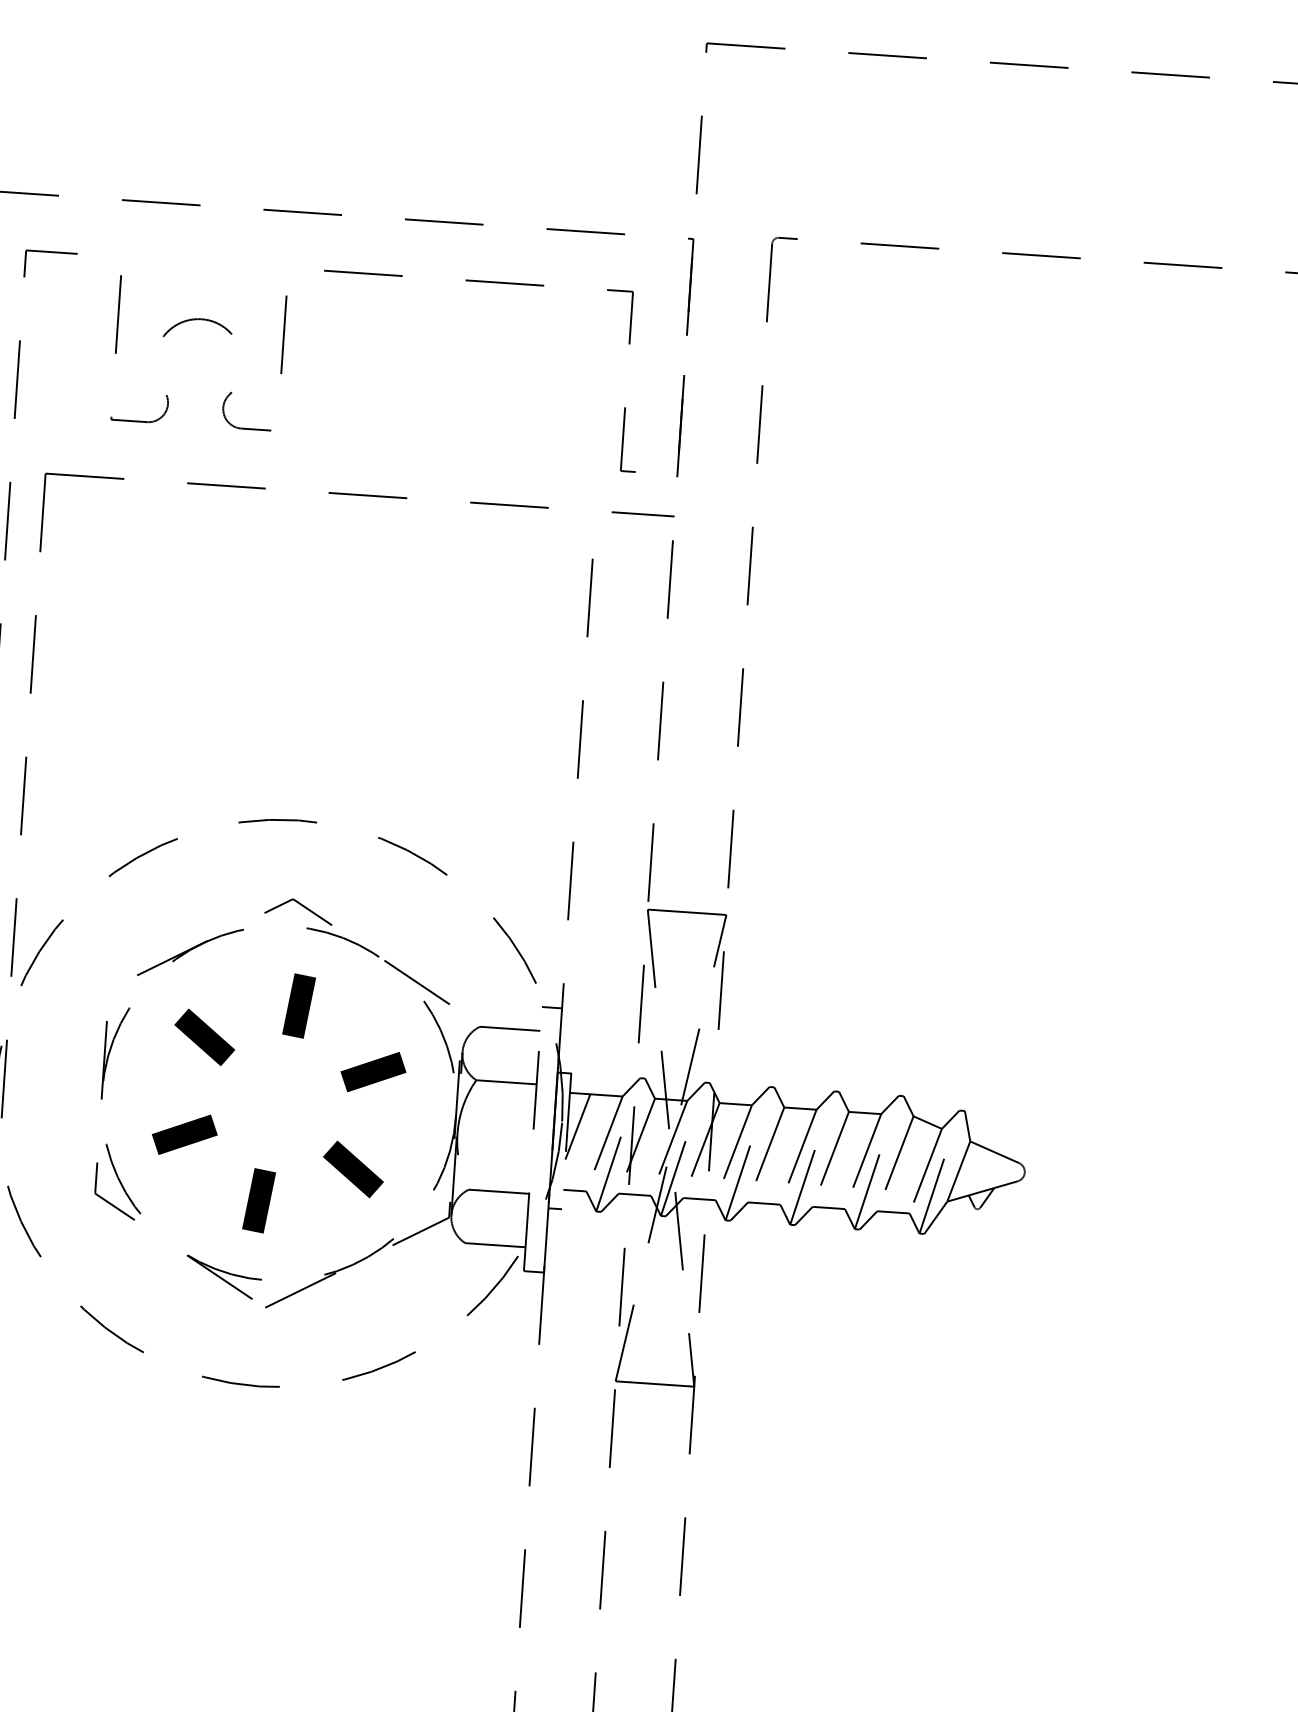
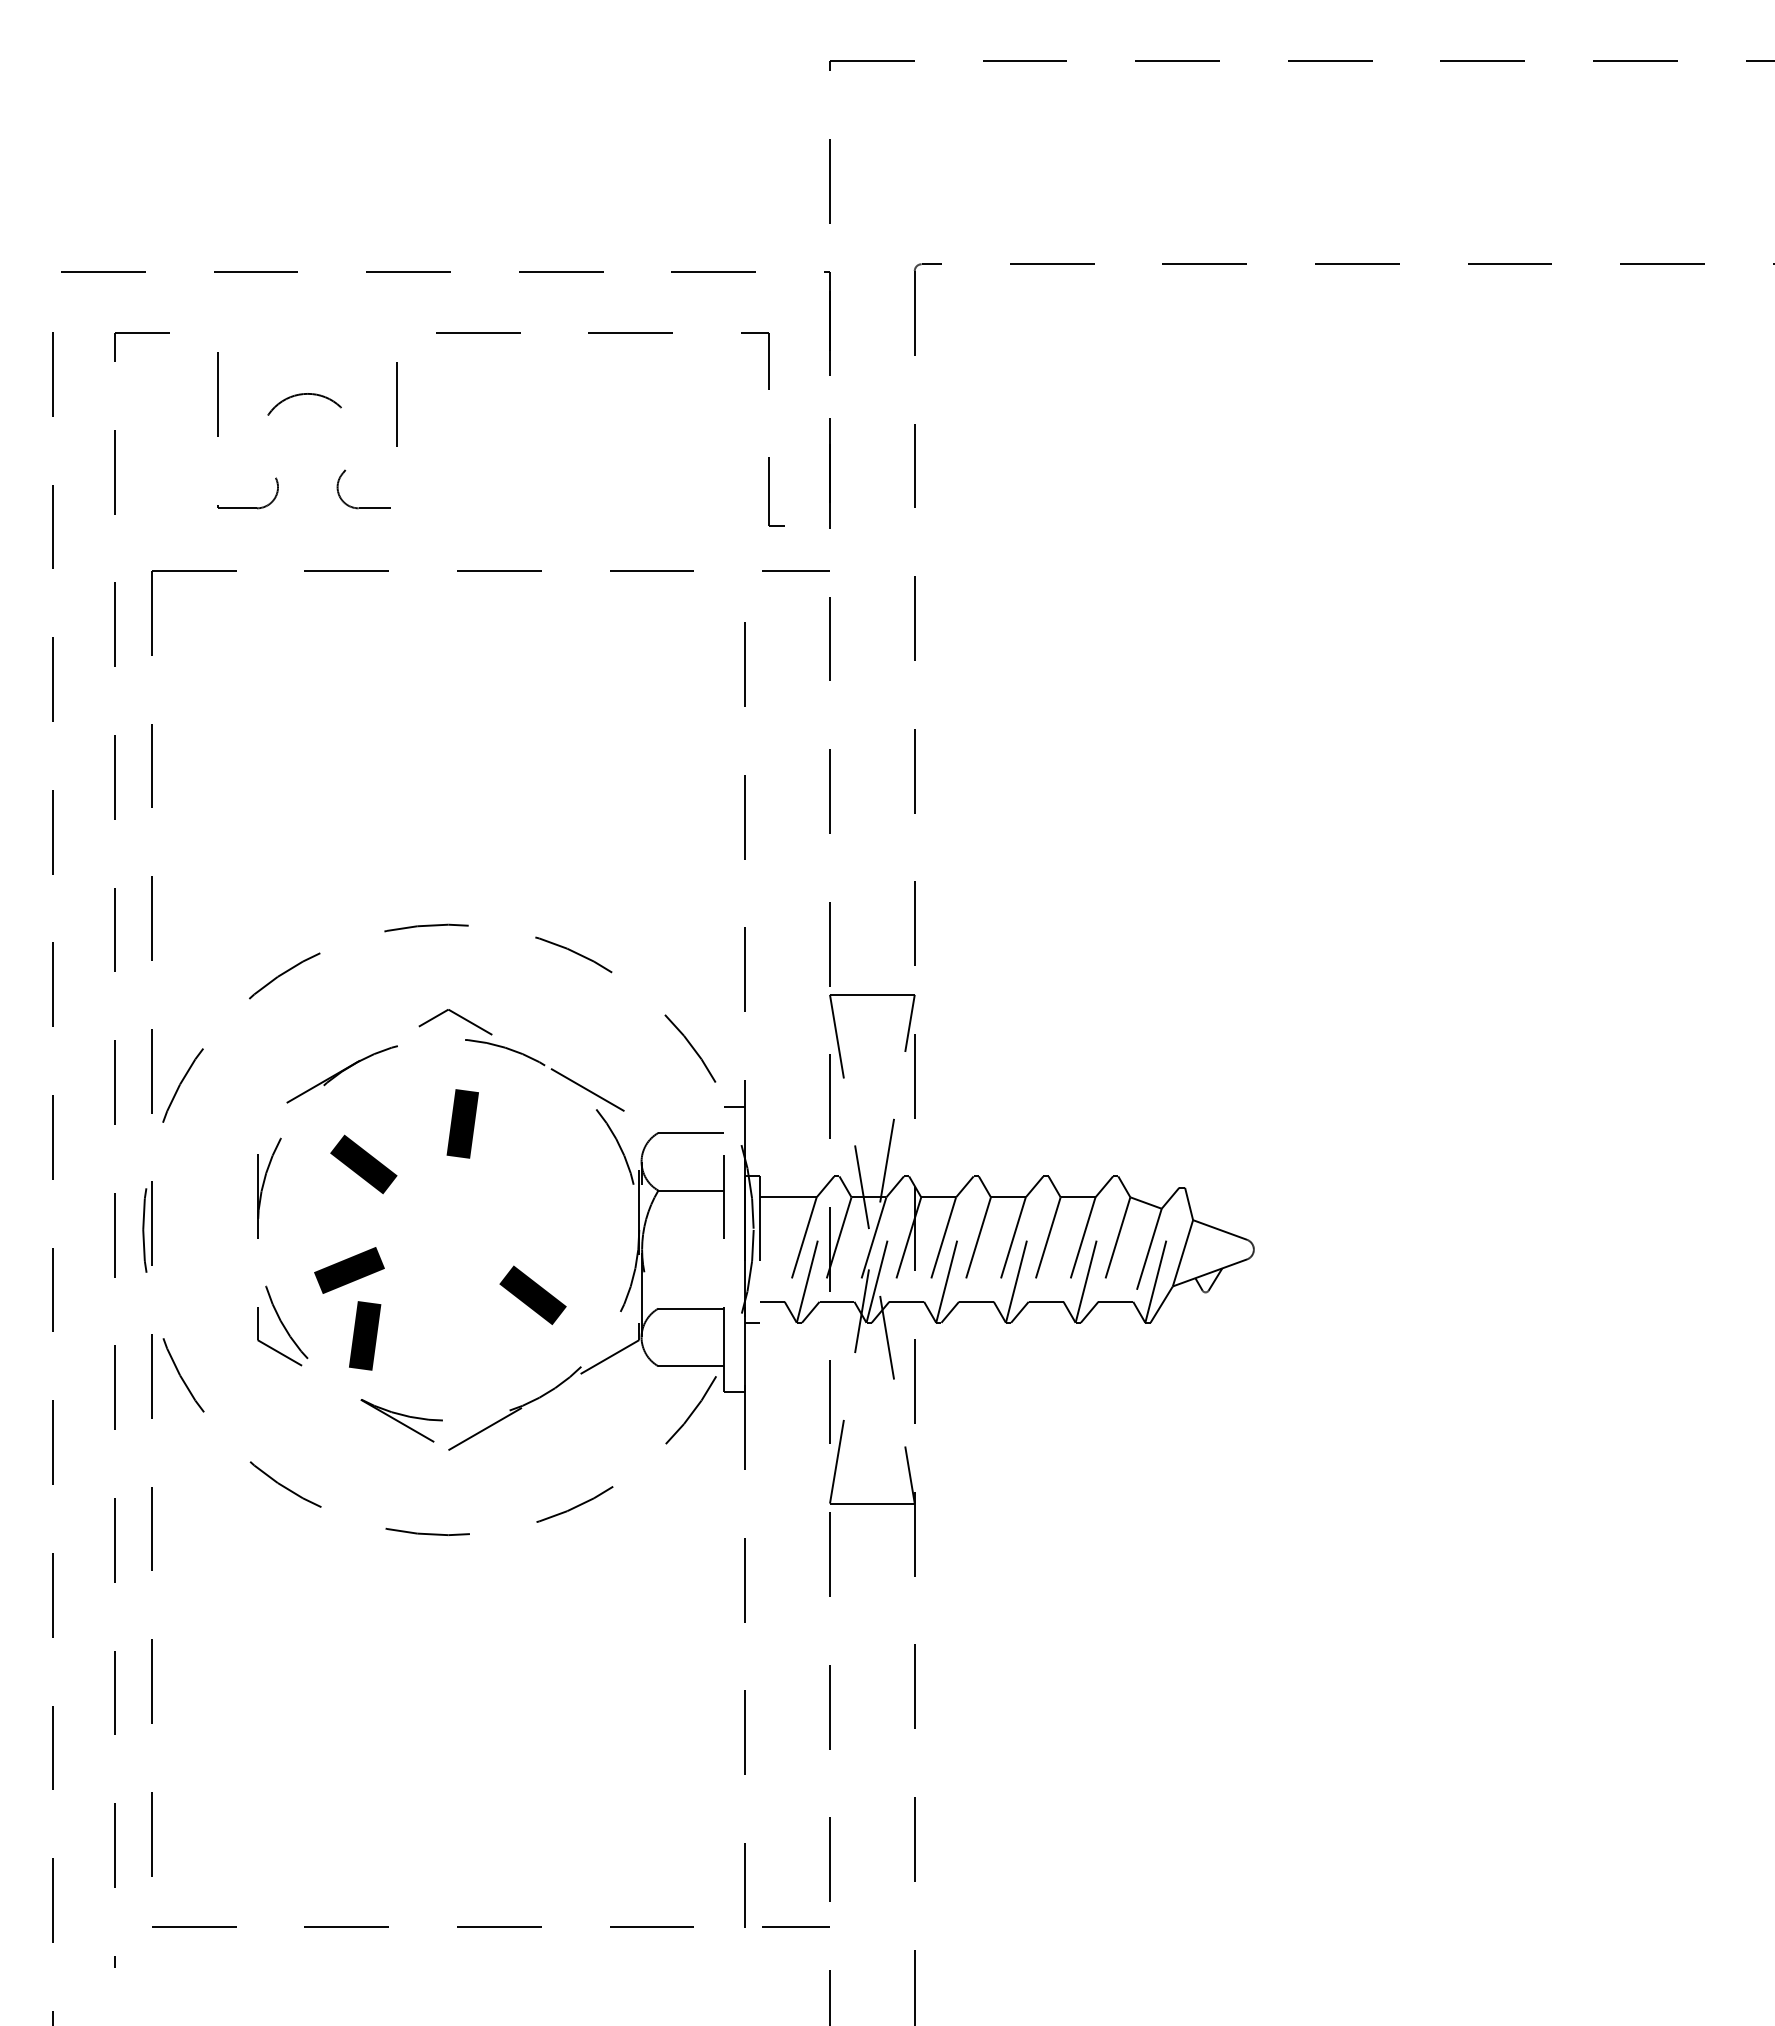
line: (373, 1071) -> (547, 1188), removed
line: (577, 1127) -> (770, 1233), removed
line: (259, 1200) -> (365, 1335), moved

